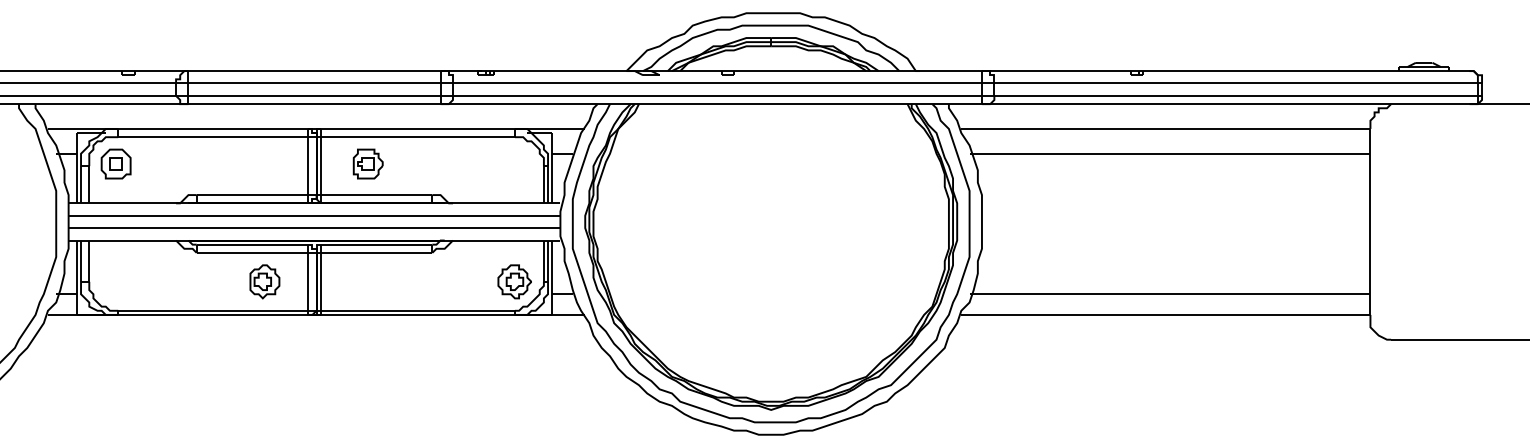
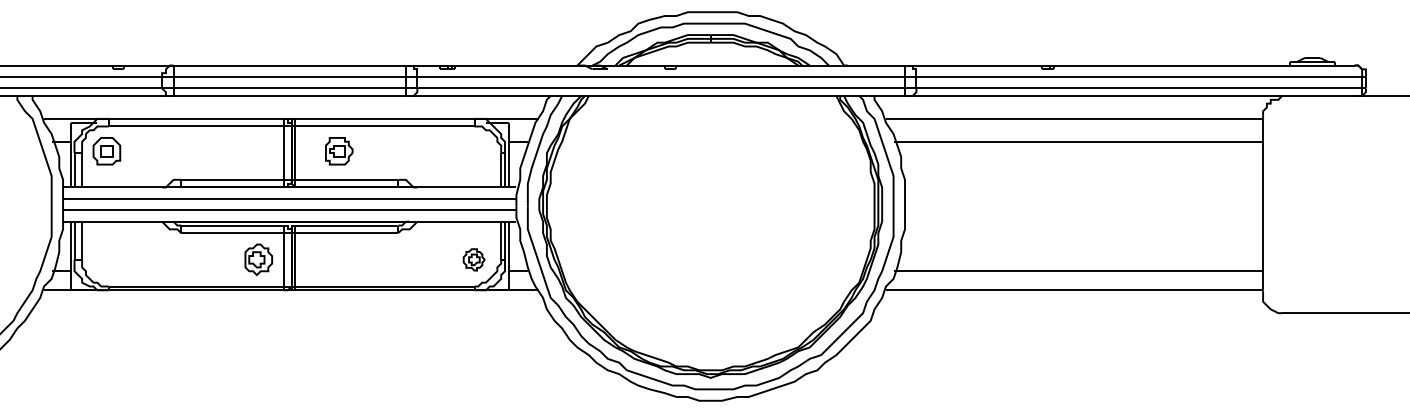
part: (264, 281) -> (258, 259), moved
part: (514, 281) -> (474, 259), size x0.7

